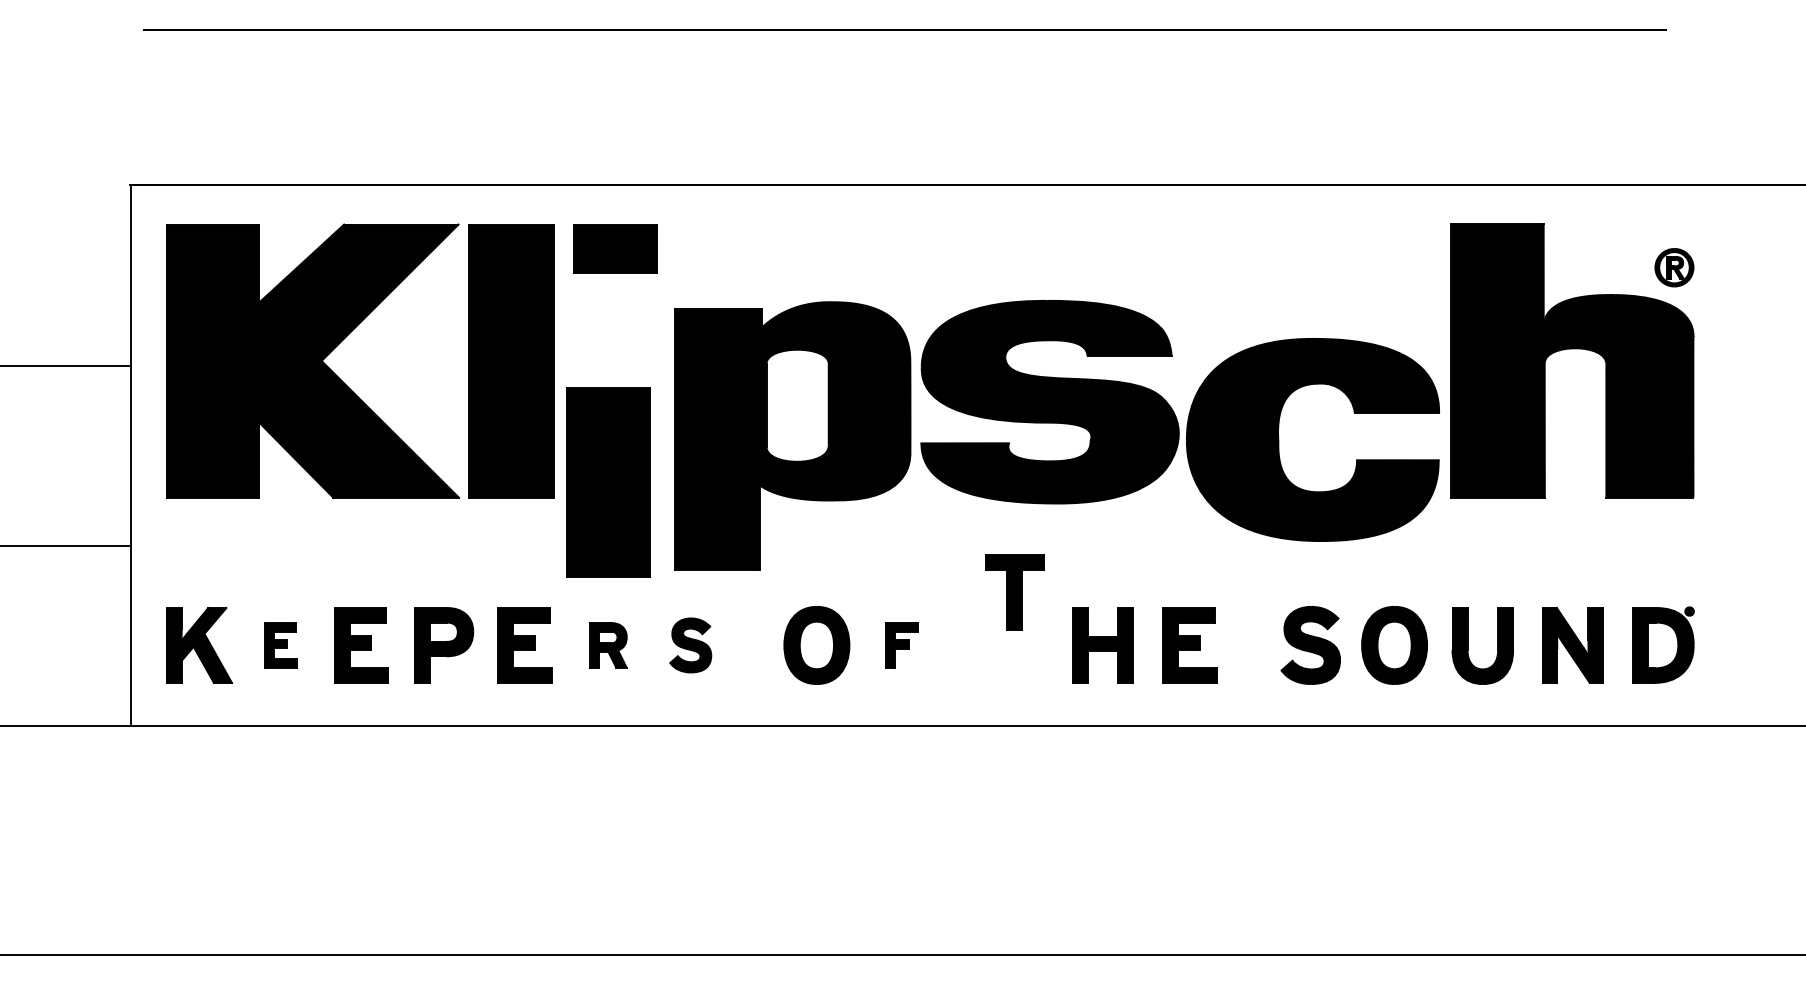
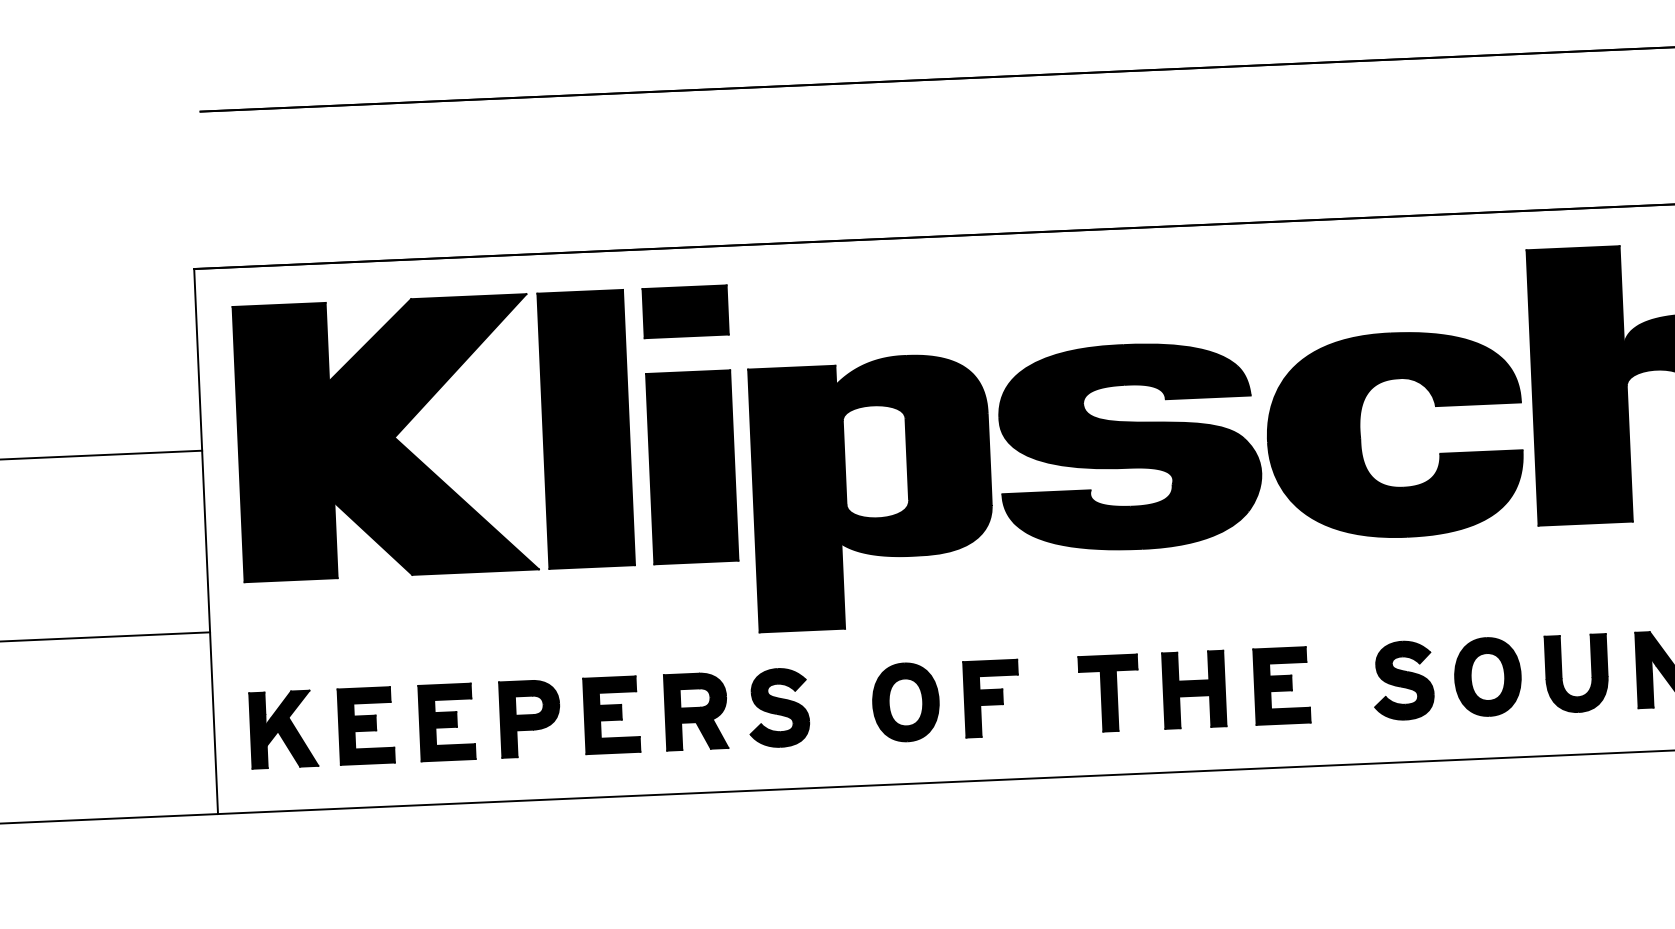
part: (1279, 439) -> (1361, 436), moved
part: (608, 482) -> (692, 467), moved
part: (1014, 592) -> (1109, 693), moved
part: (280, 645) -> (365, 726), size x1.67
part: (608, 645) -> (695, 711), size x1.67
part: (690, 645) -> (778, 708), size x1.43
part: (901, 645) -> (991, 698), size x1.67

